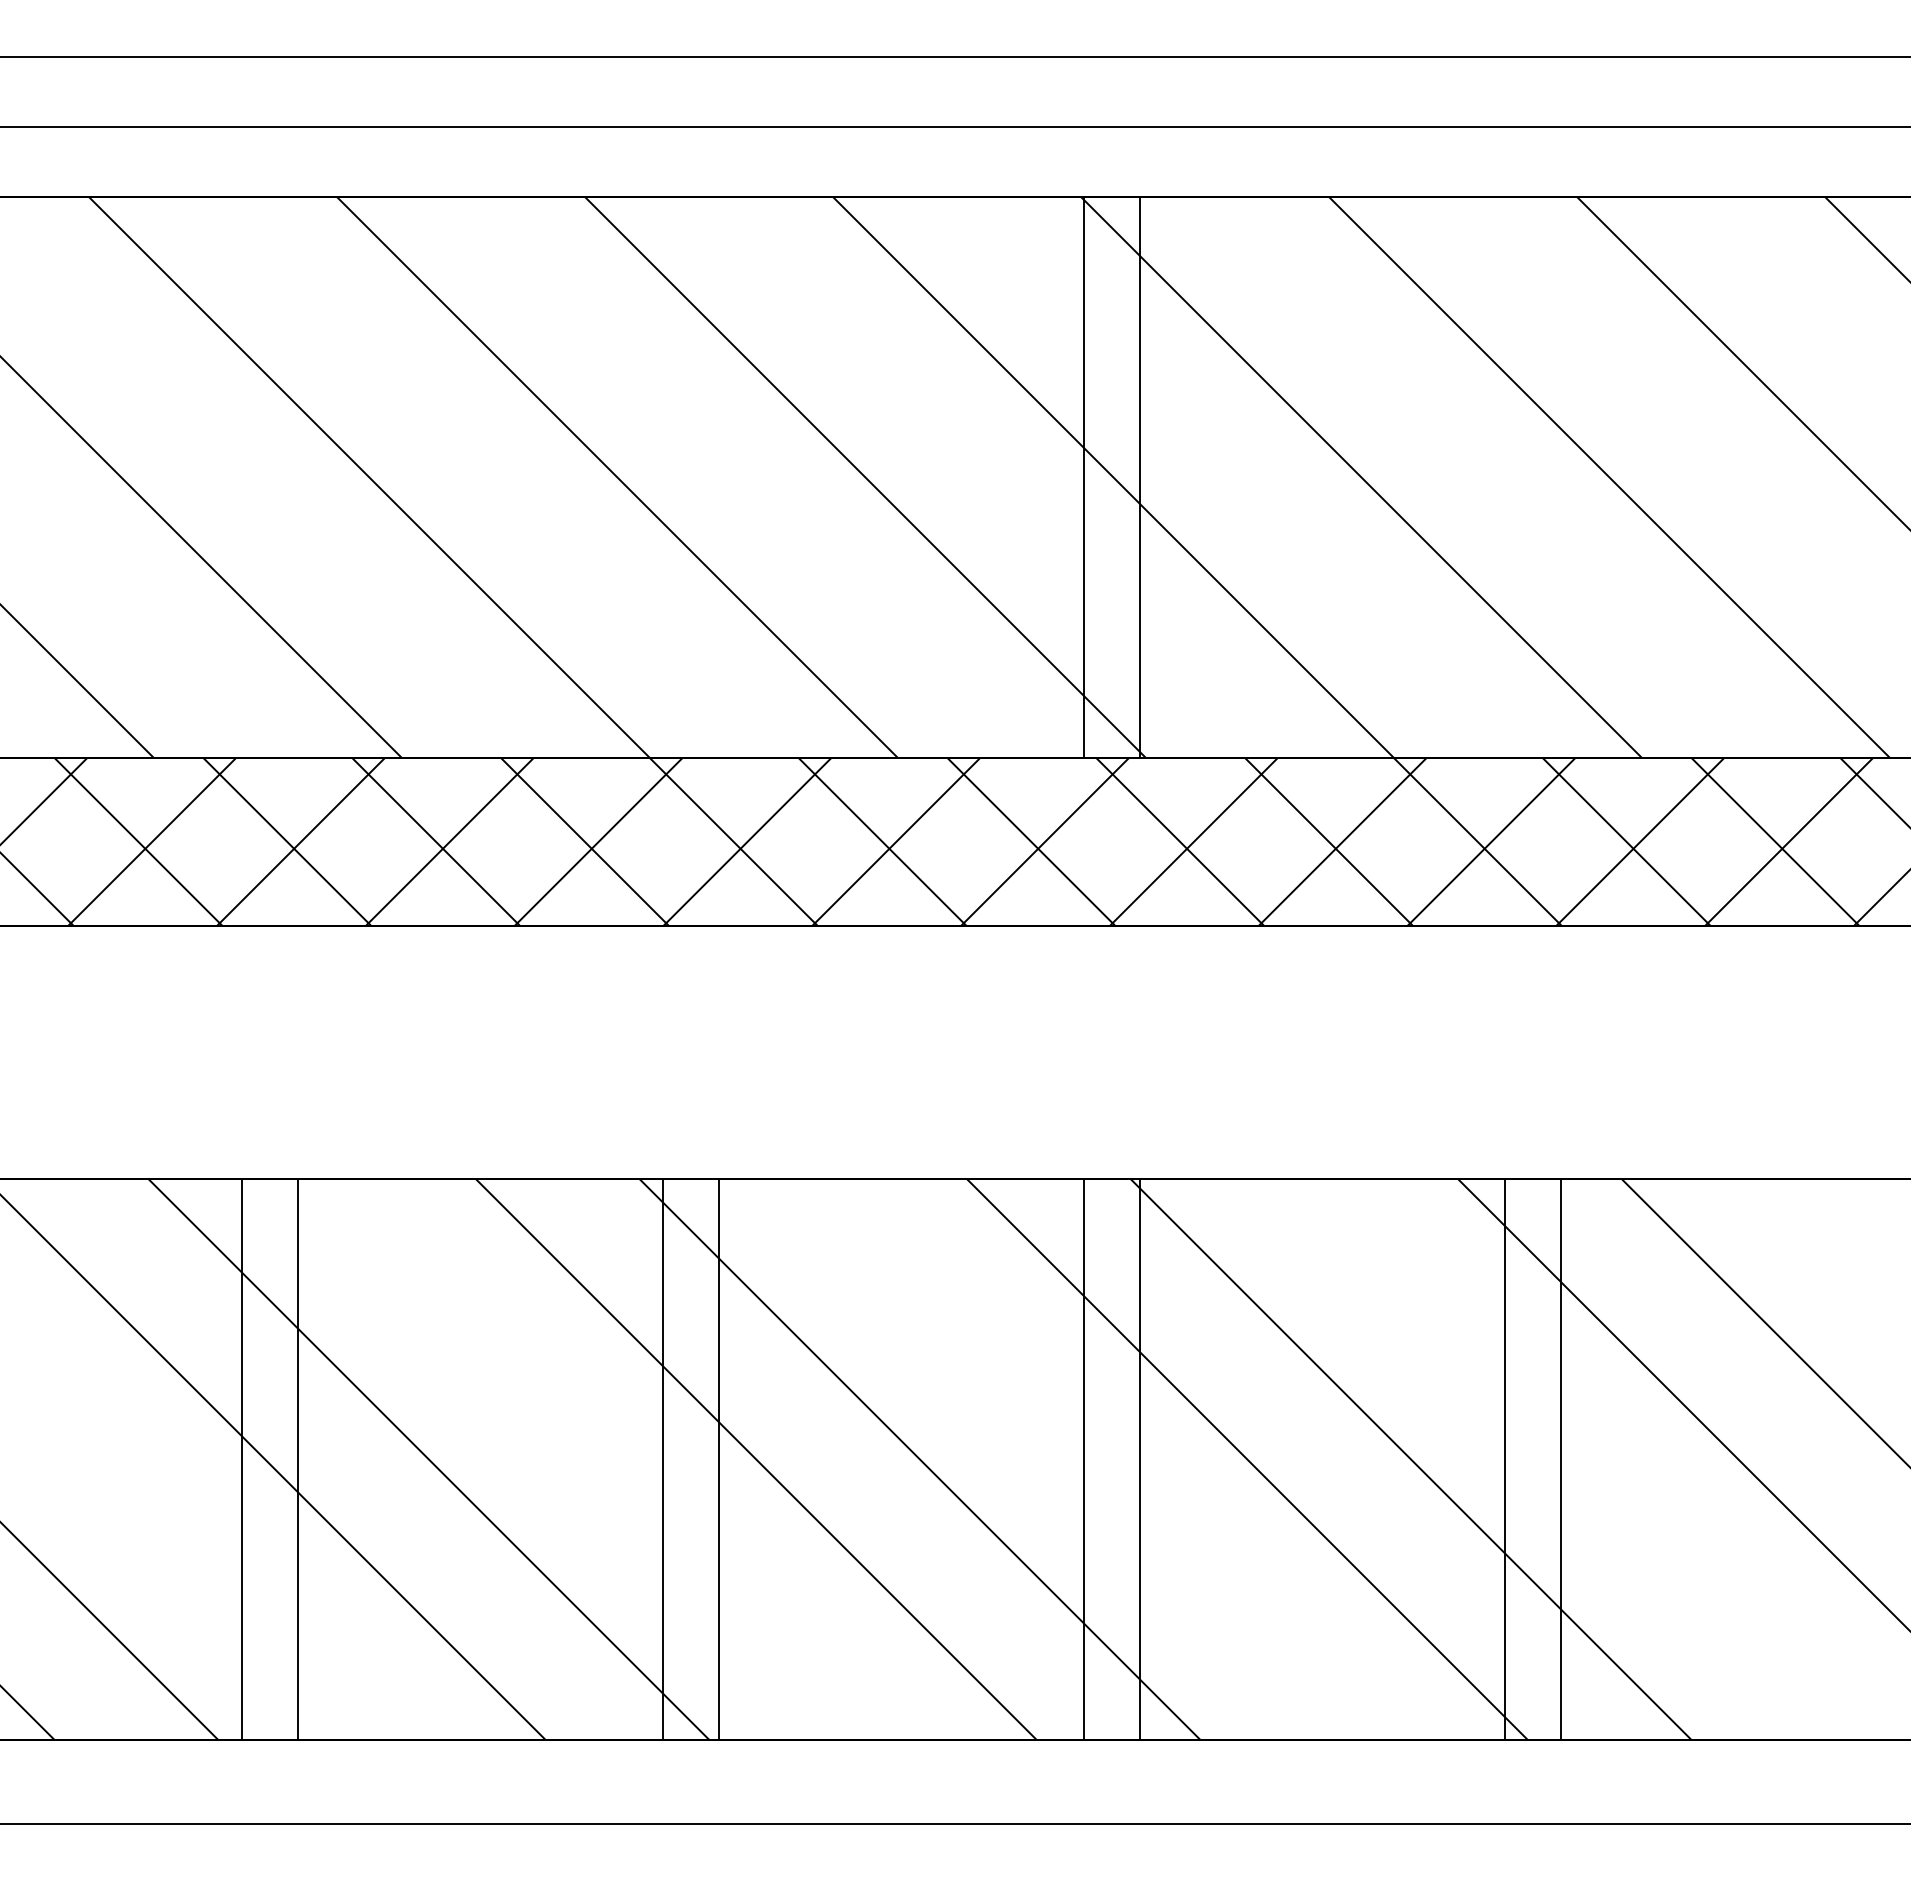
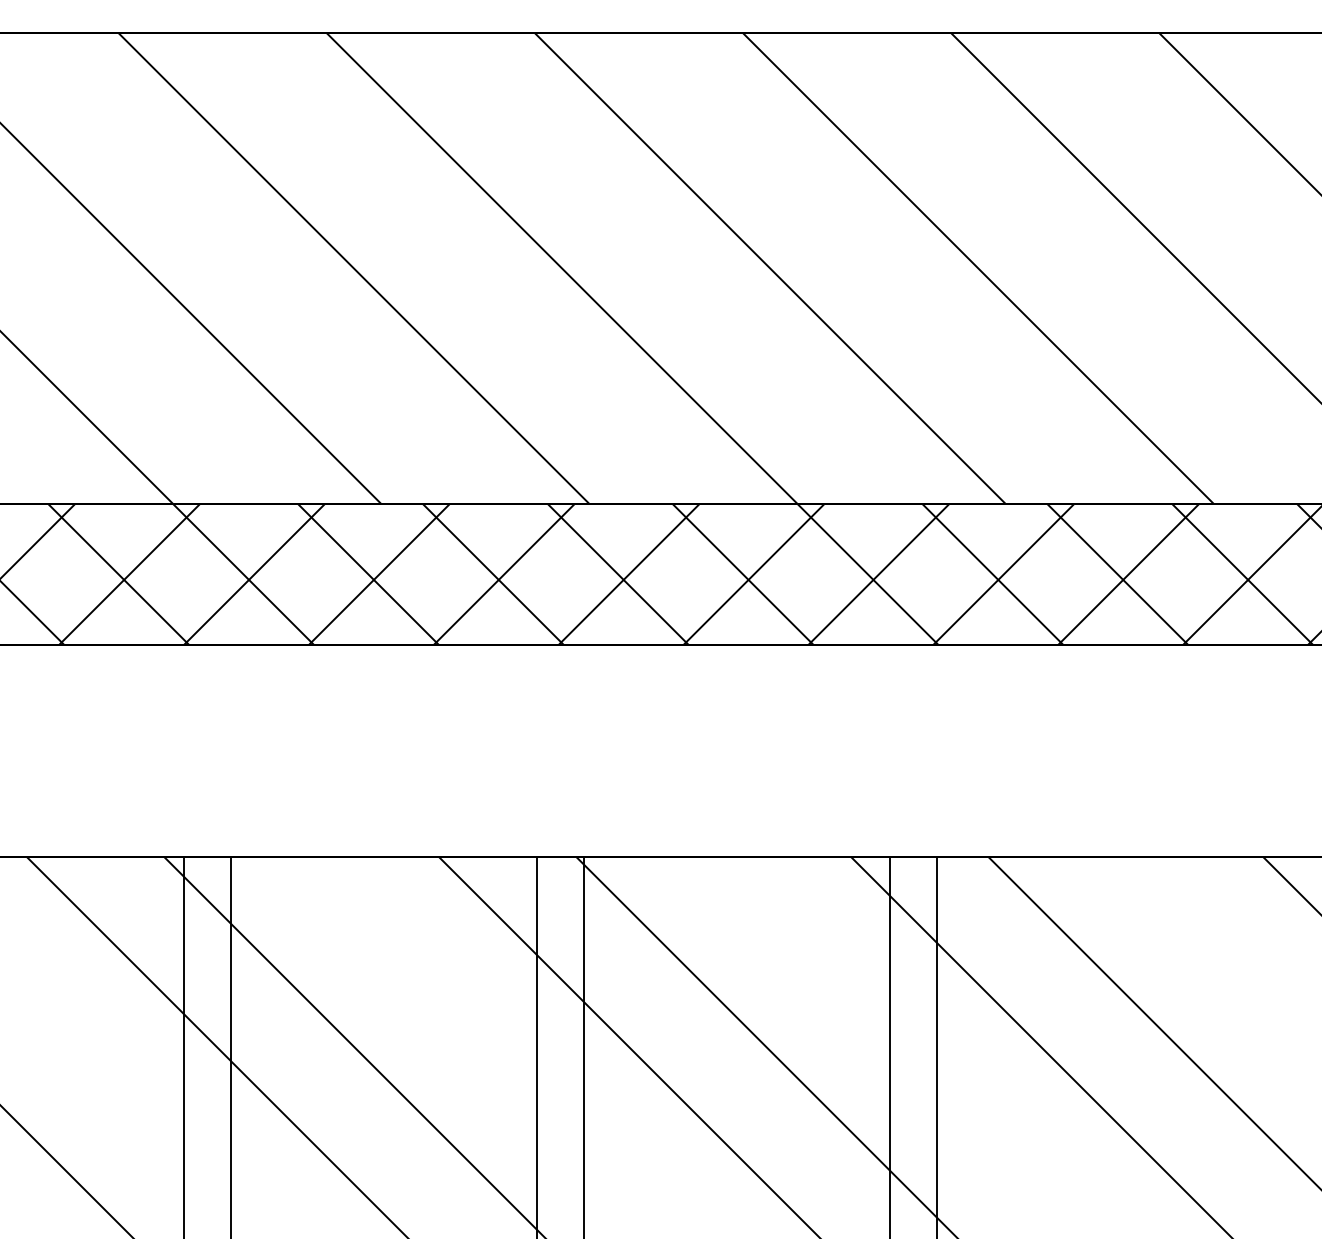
line: (1083, 477) -> (536, 268), removed
line: (1139, 477) -> (583, 268), removed

